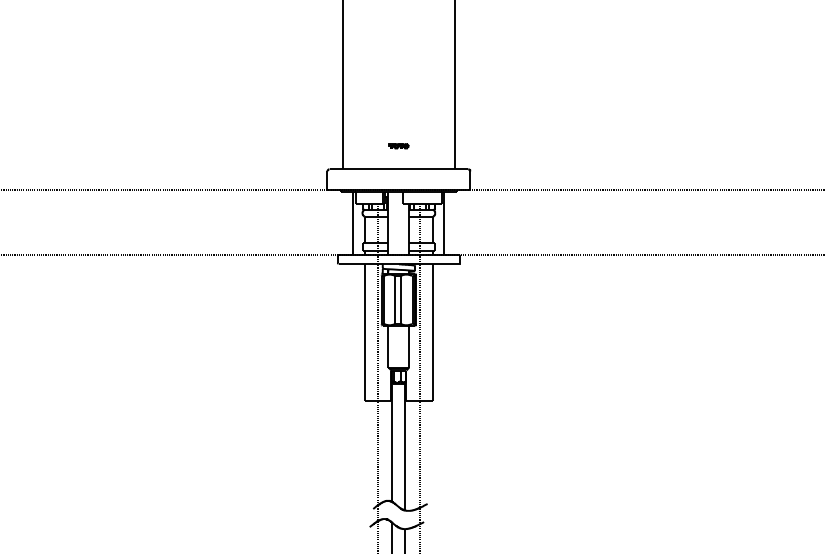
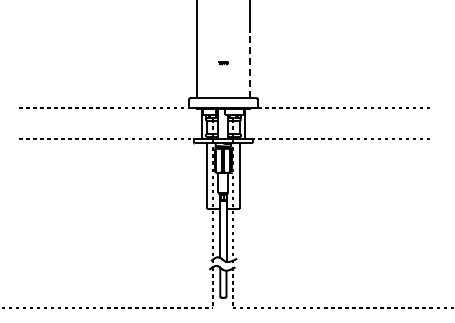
line: (455, 101) -> (250, 65), solid -> dashed
part: (399, 146) -> (223, 63), moved

